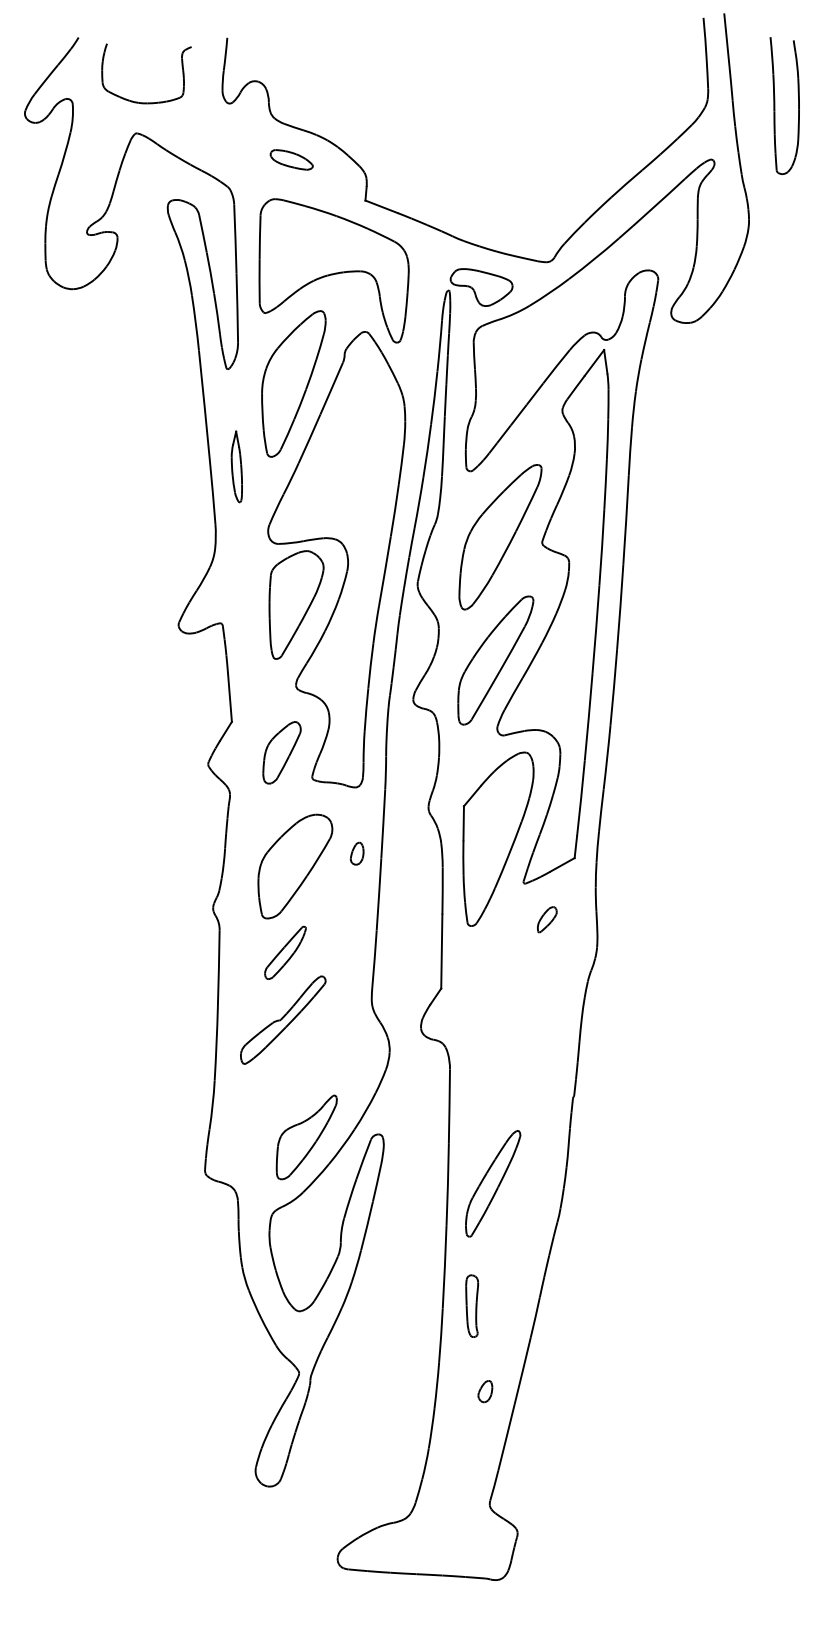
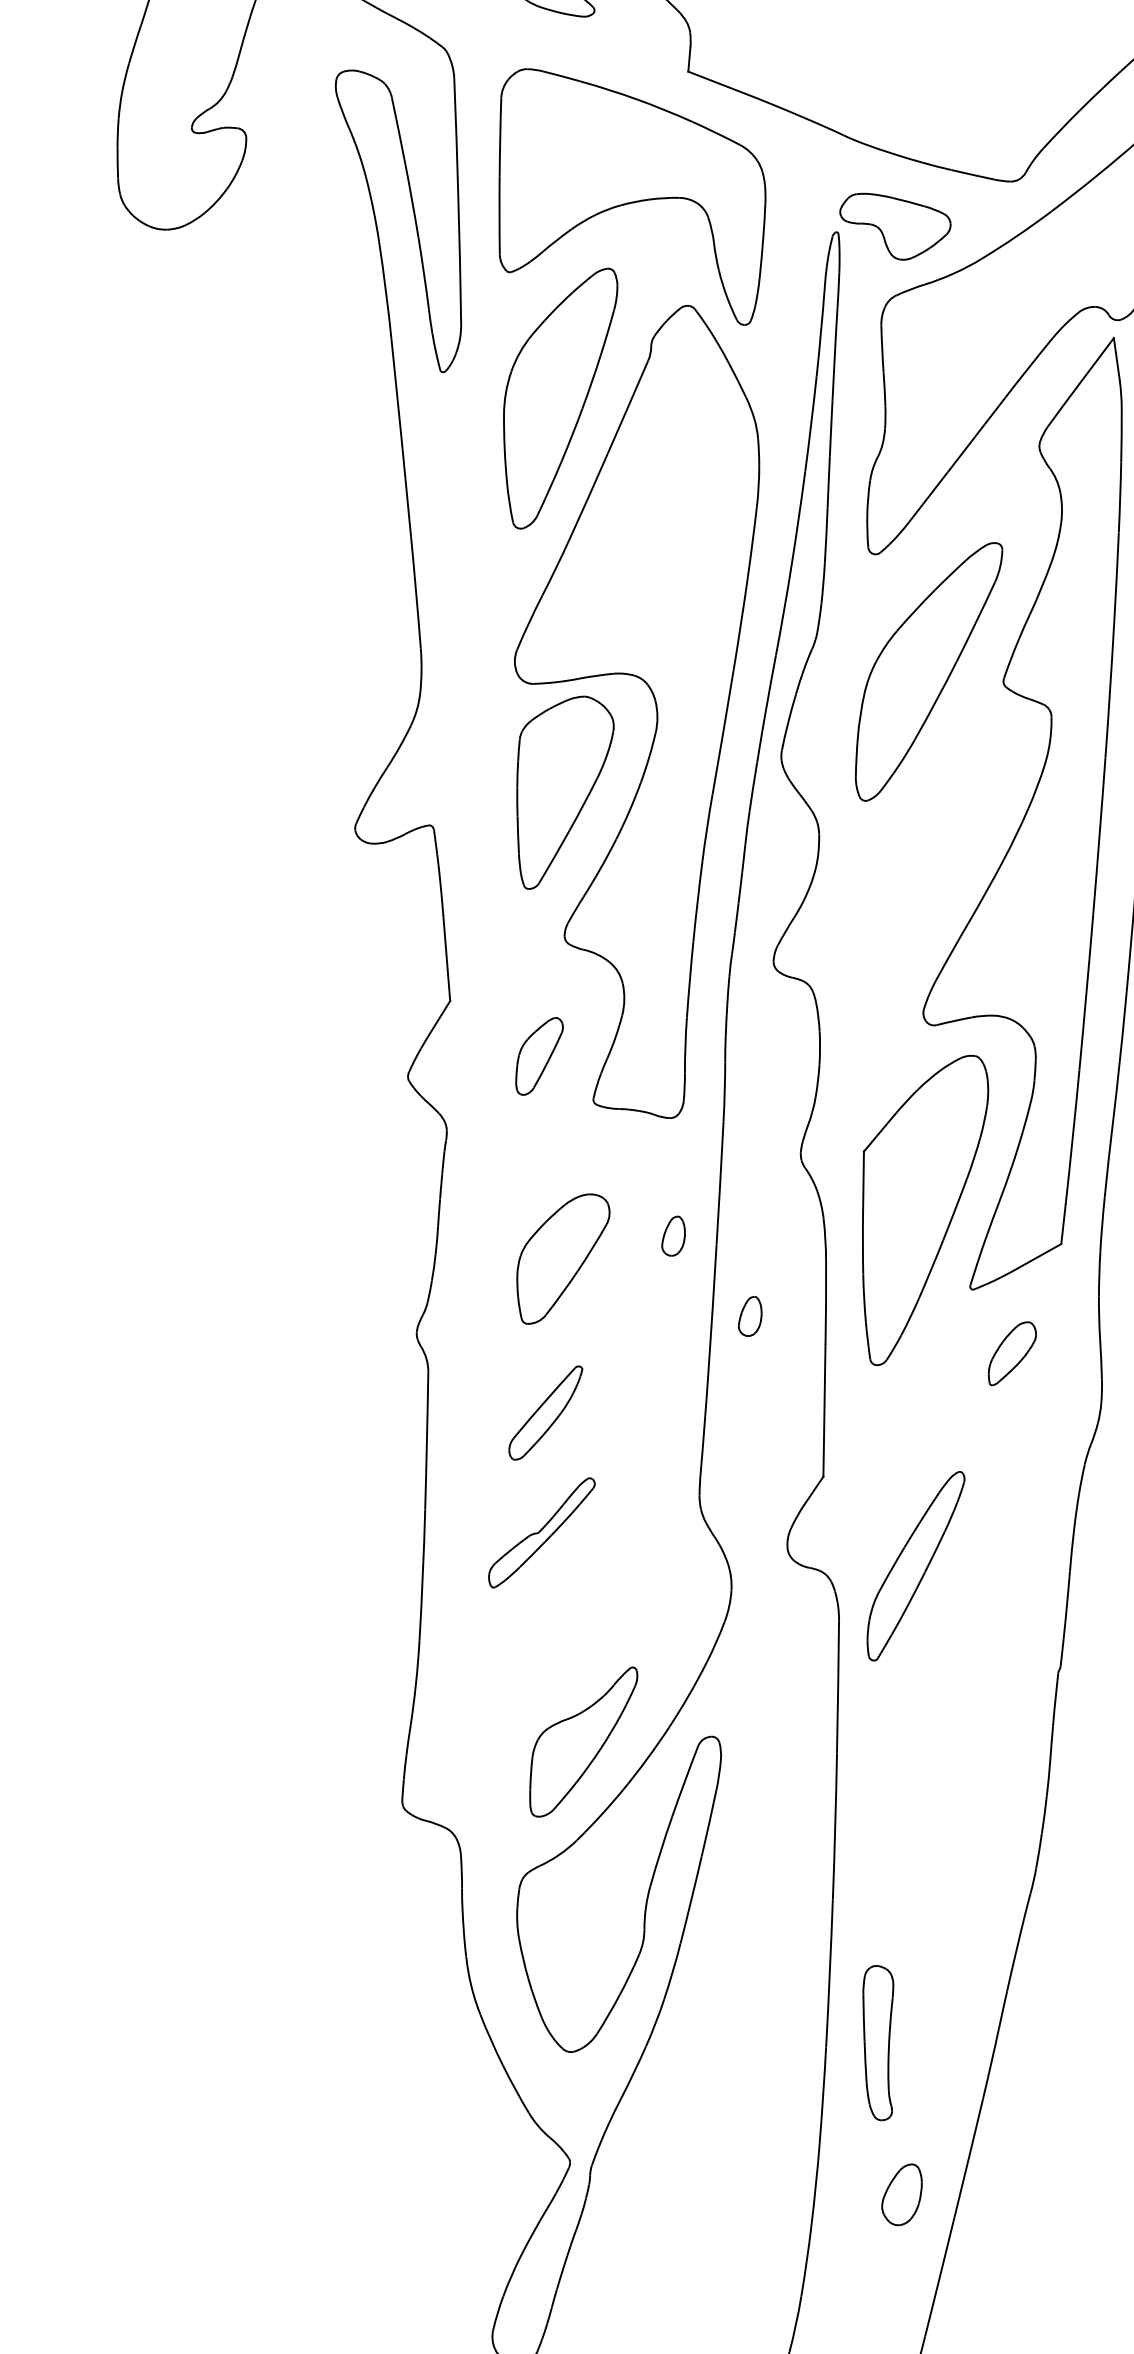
part: (236, 466) -> (458, 545), removed
part: (495, 660) -> (920, 891), removed
part: (281, 752) -> (538, 1055), size x0.7
part: (295, 866) -> (563, 1259), size x0.7
part: (399, 898) -> (749, 1316), added
part: (547, 919) -> (1012, 1353), size x1.4
part: (283, 1019) -> (542, 1531), size x0.7
part: (493, 1183) -> (916, 1565), moved
part: (472, 1305) -> (879, 2041), size x1.4
part: (485, 1391) -> (902, 2195), size x1.6

